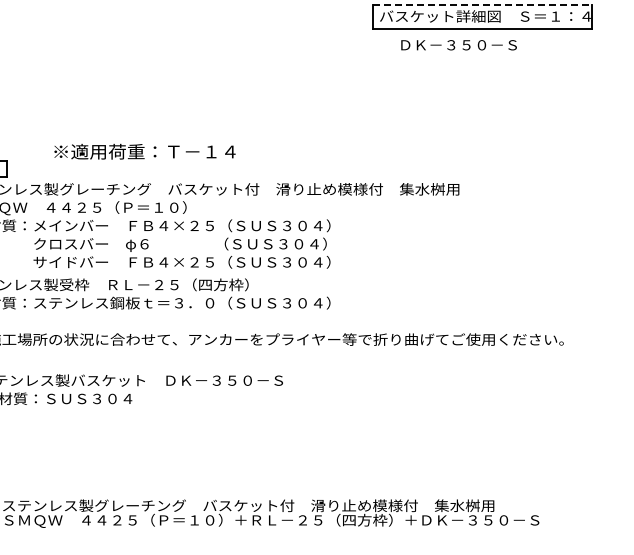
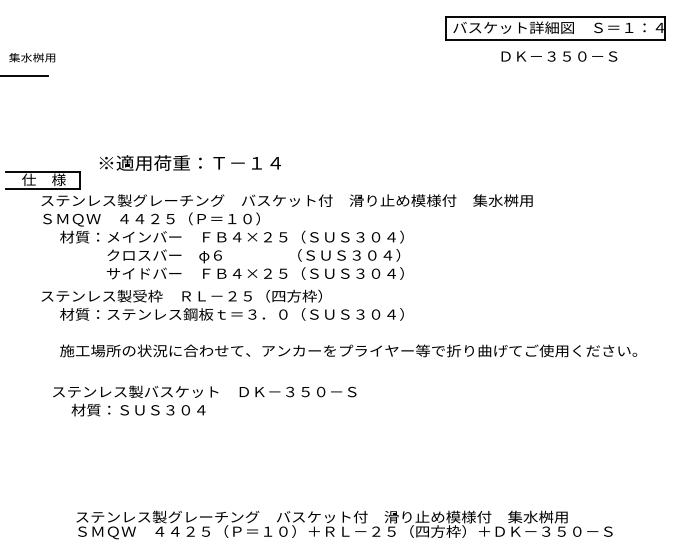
line: (482, 5) -> (555, 16), dashed -> solid
text: (459, 45) -> (559, 56), moved
text: (144, 151) -> (189, 162), moved

